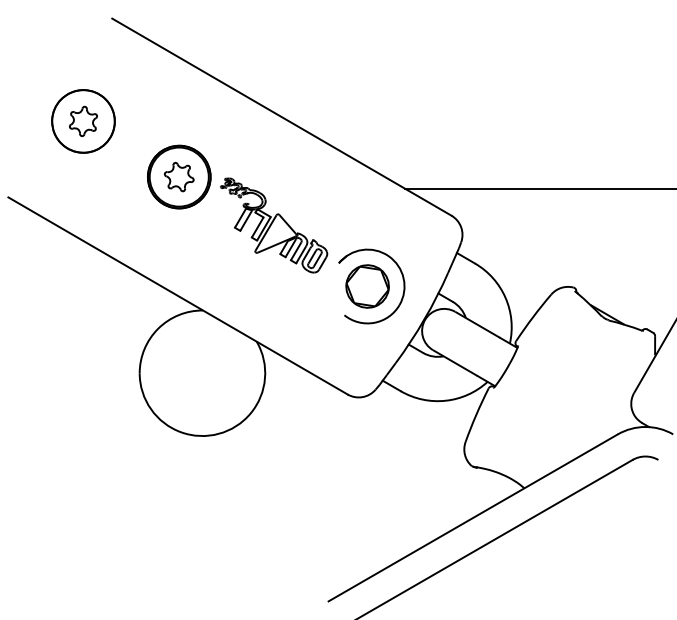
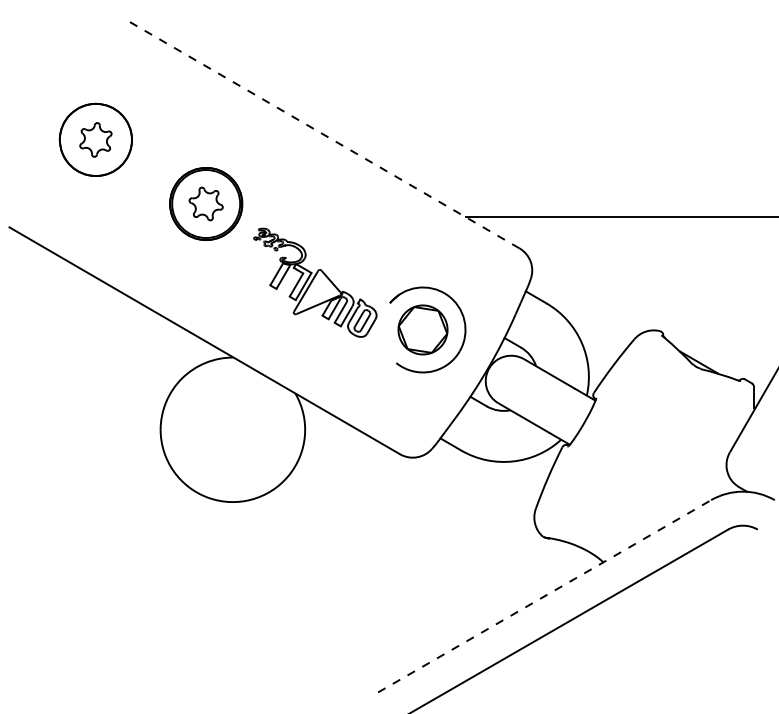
line: (281, 116) -> (323, 134), solid -> dashed
part: (274, 225) -> (315, 282), moved
line: (473, 517) -> (544, 595), solid -> dashed

